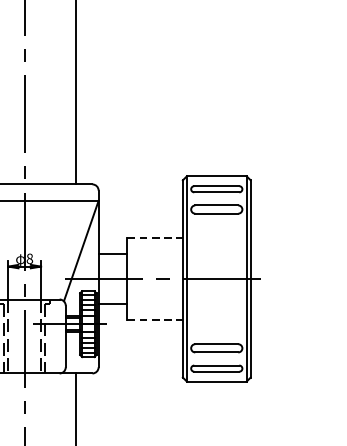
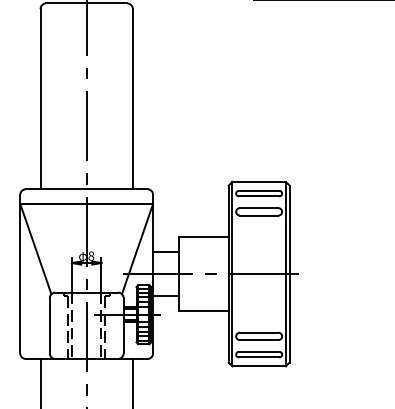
line: (154, 238) -> (203, 237), dashed -> solid
line: (154, 320) -> (203, 311), dashed -> solid

